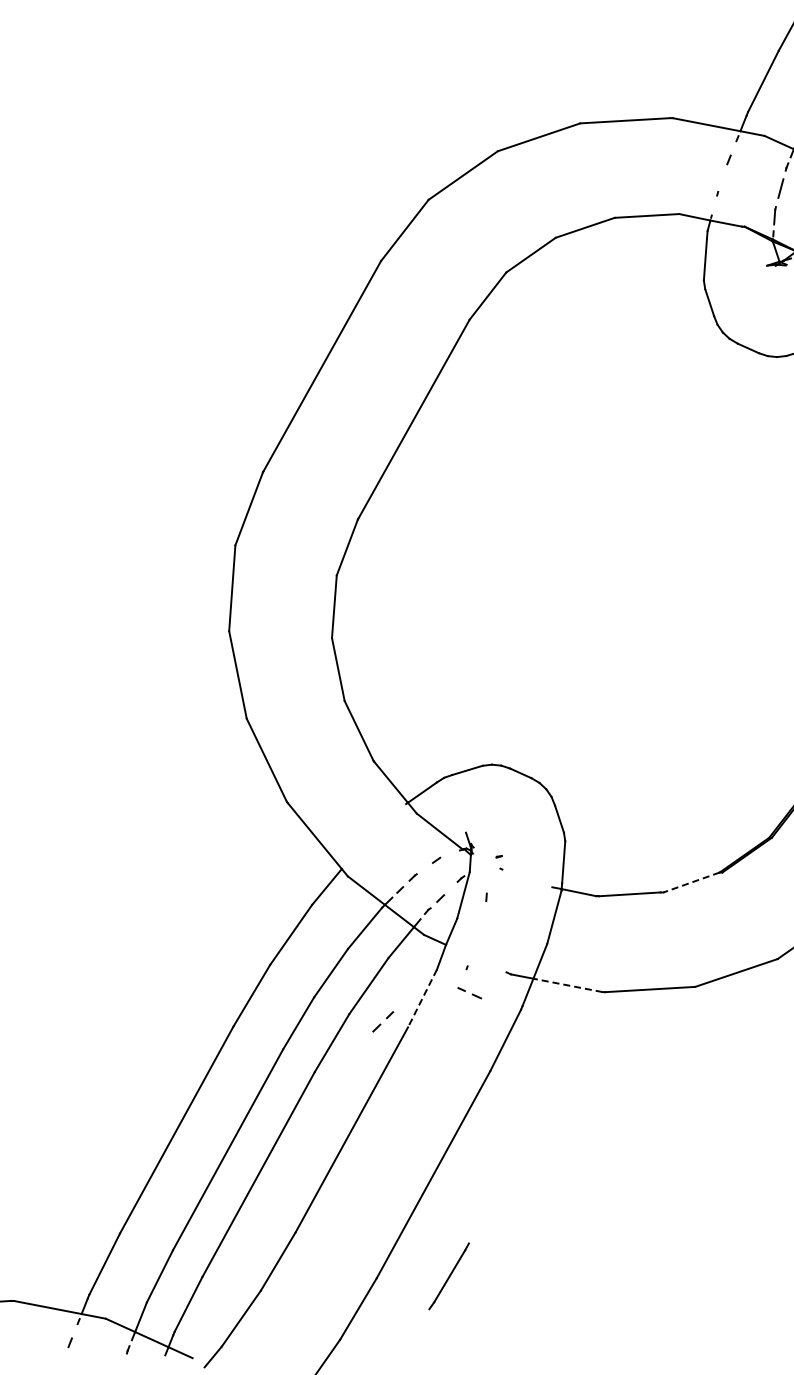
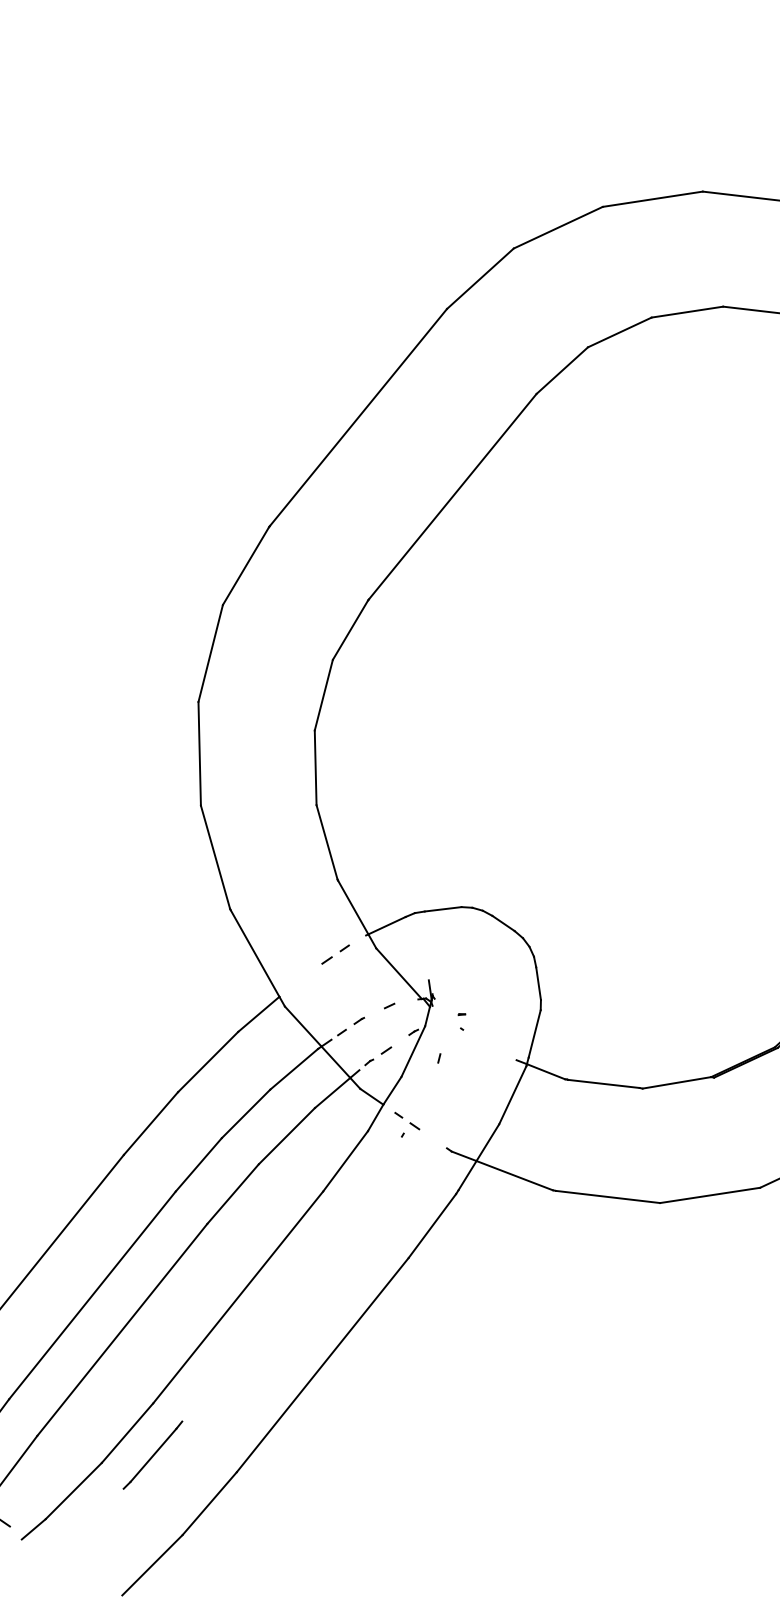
line: (691, 882) -> (676, 1082), dashed -> solid
line: (567, 985) -> (514, 1175), dashed -> solid
part: (469, 993) -> (406, 1121), moved
line: (422, 998) -> (345, 1161), dashed -> solid
part: (383, 1021) -> (336, 954), moved
line: (448, 1276) -> (152, 1455), moved

